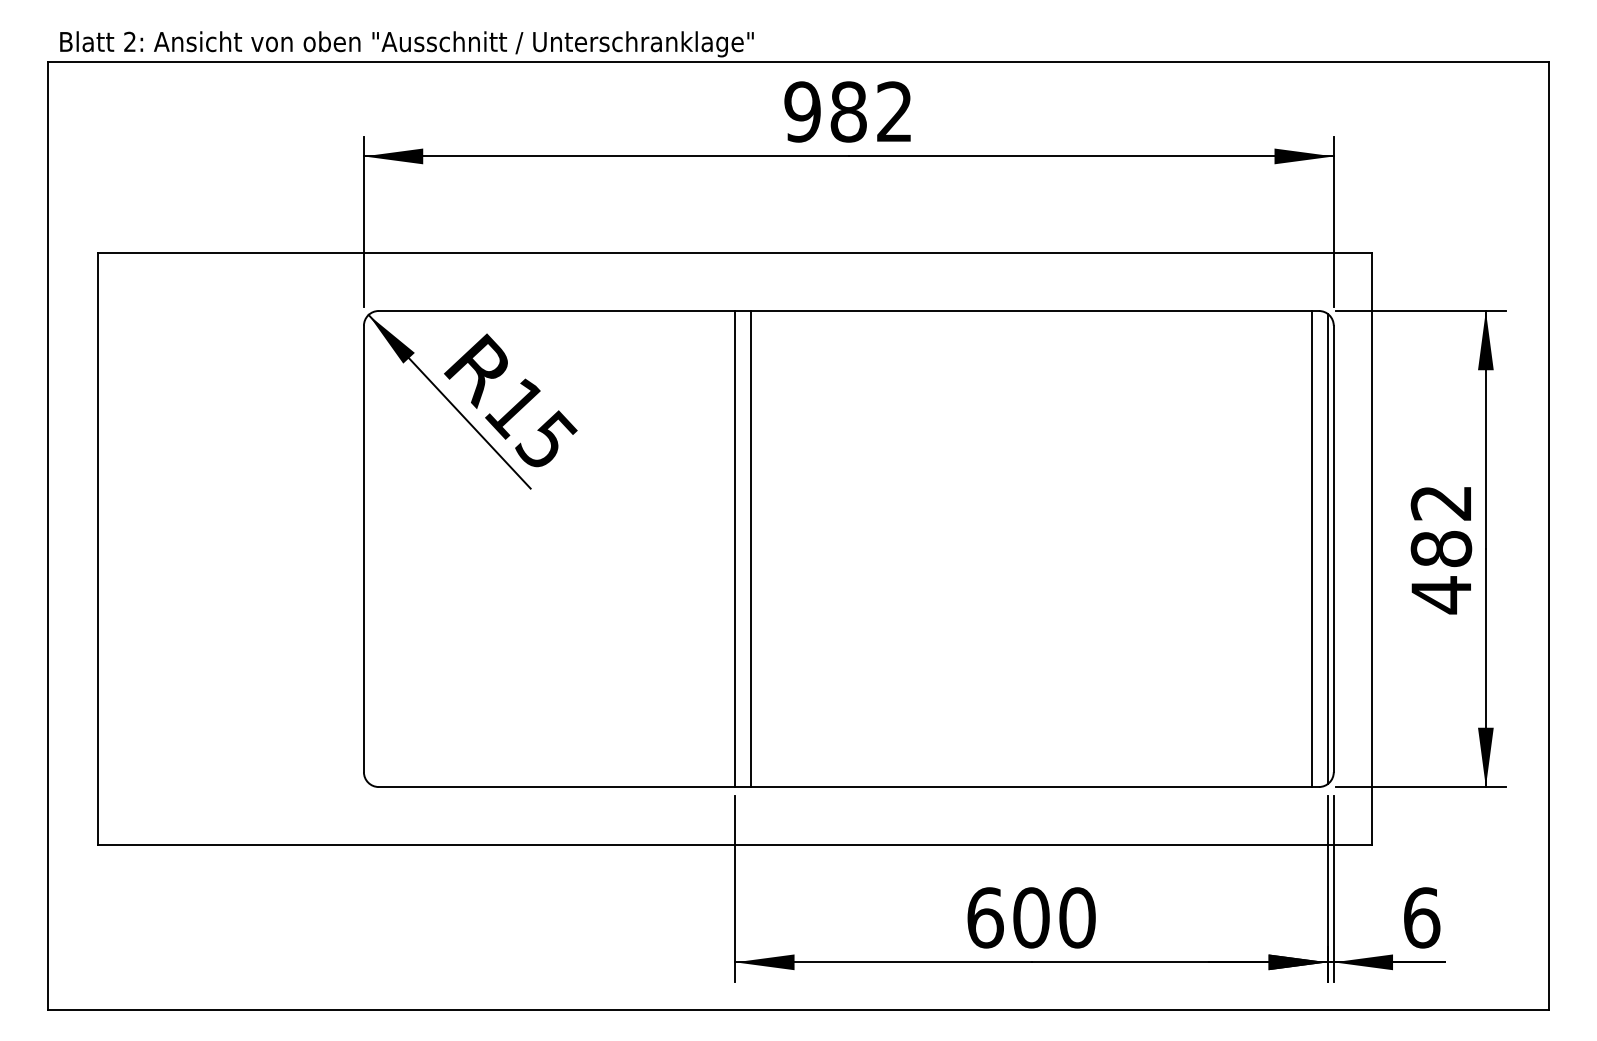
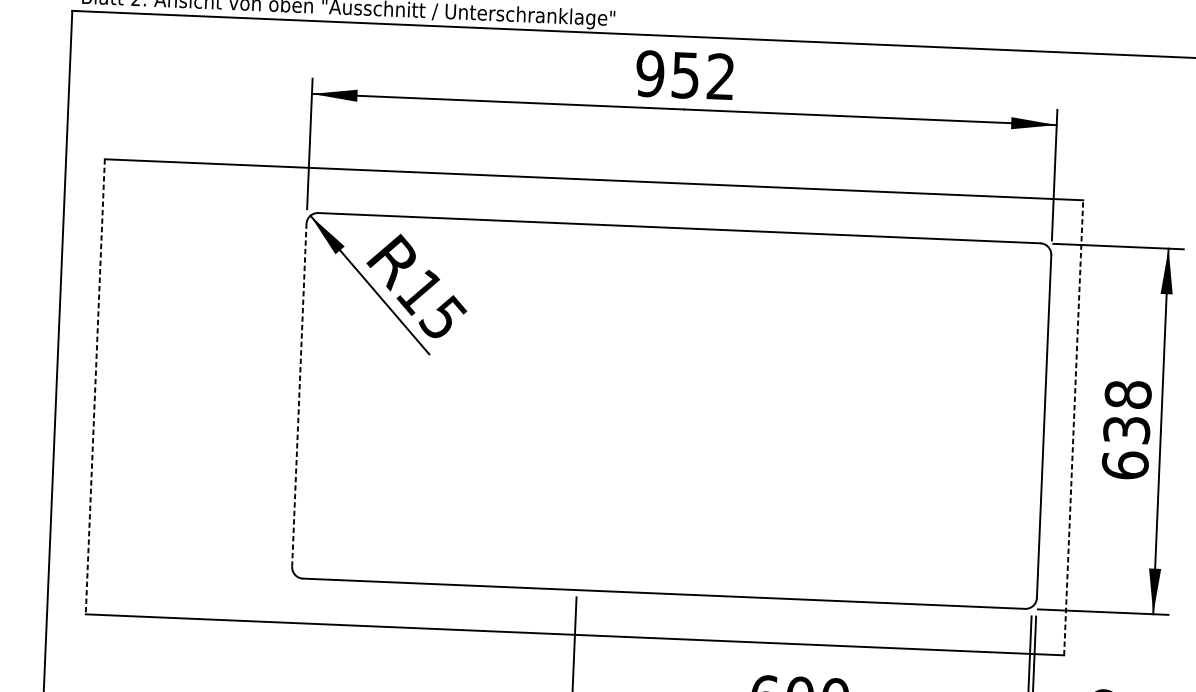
text: (848, 111) -> (685, 74), 982 -> 952
line: (363, 548) -> (299, 394), solid -> dashed
line: (1327, 548) -> (1039, 425), removed
line: (1372, 548) -> (1073, 427), solid -> dashed
line: (98, 549) -> (95, 387), solid -> dashed
line: (735, 549) -> (584, 407), removed
line: (751, 549) -> (596, 408), removed
line: (1312, 549) -> (1027, 426), removed
text: (1441, 549) -> (1126, 430), 482 -> 638

